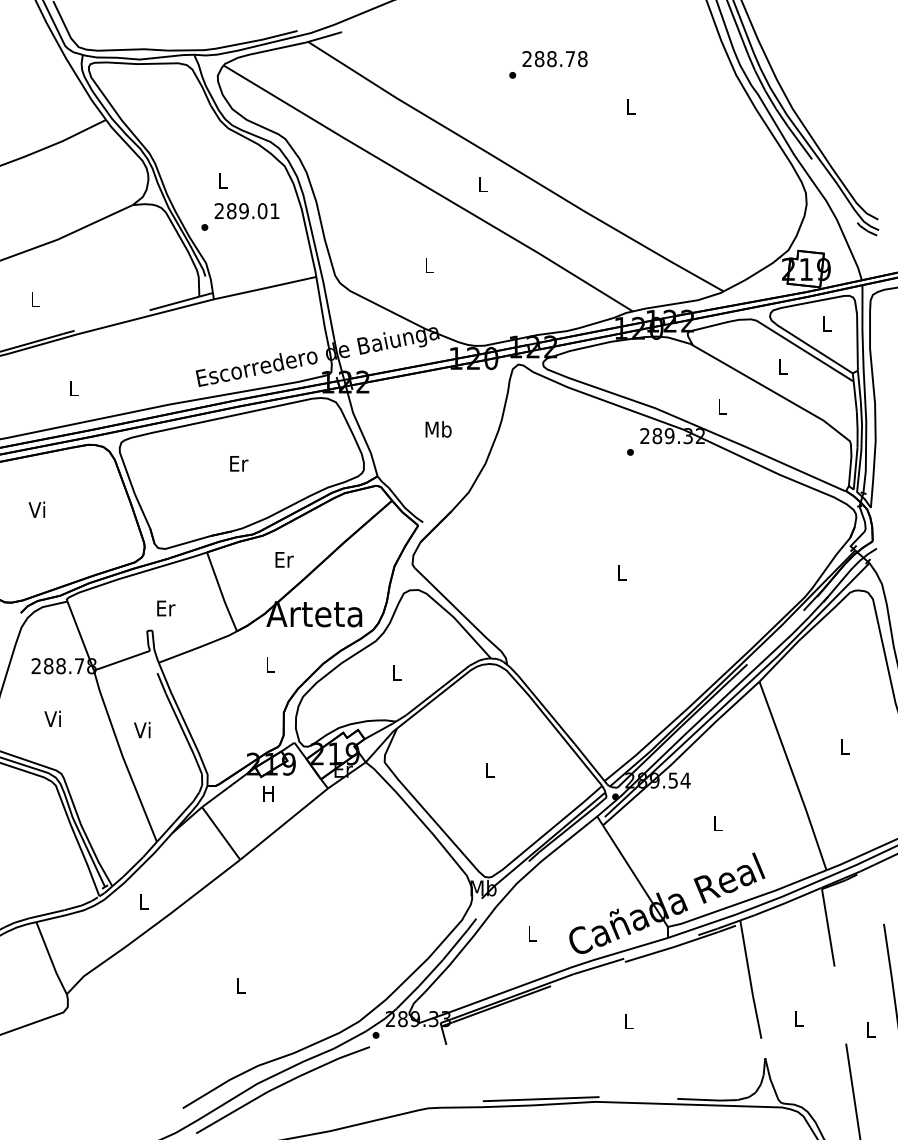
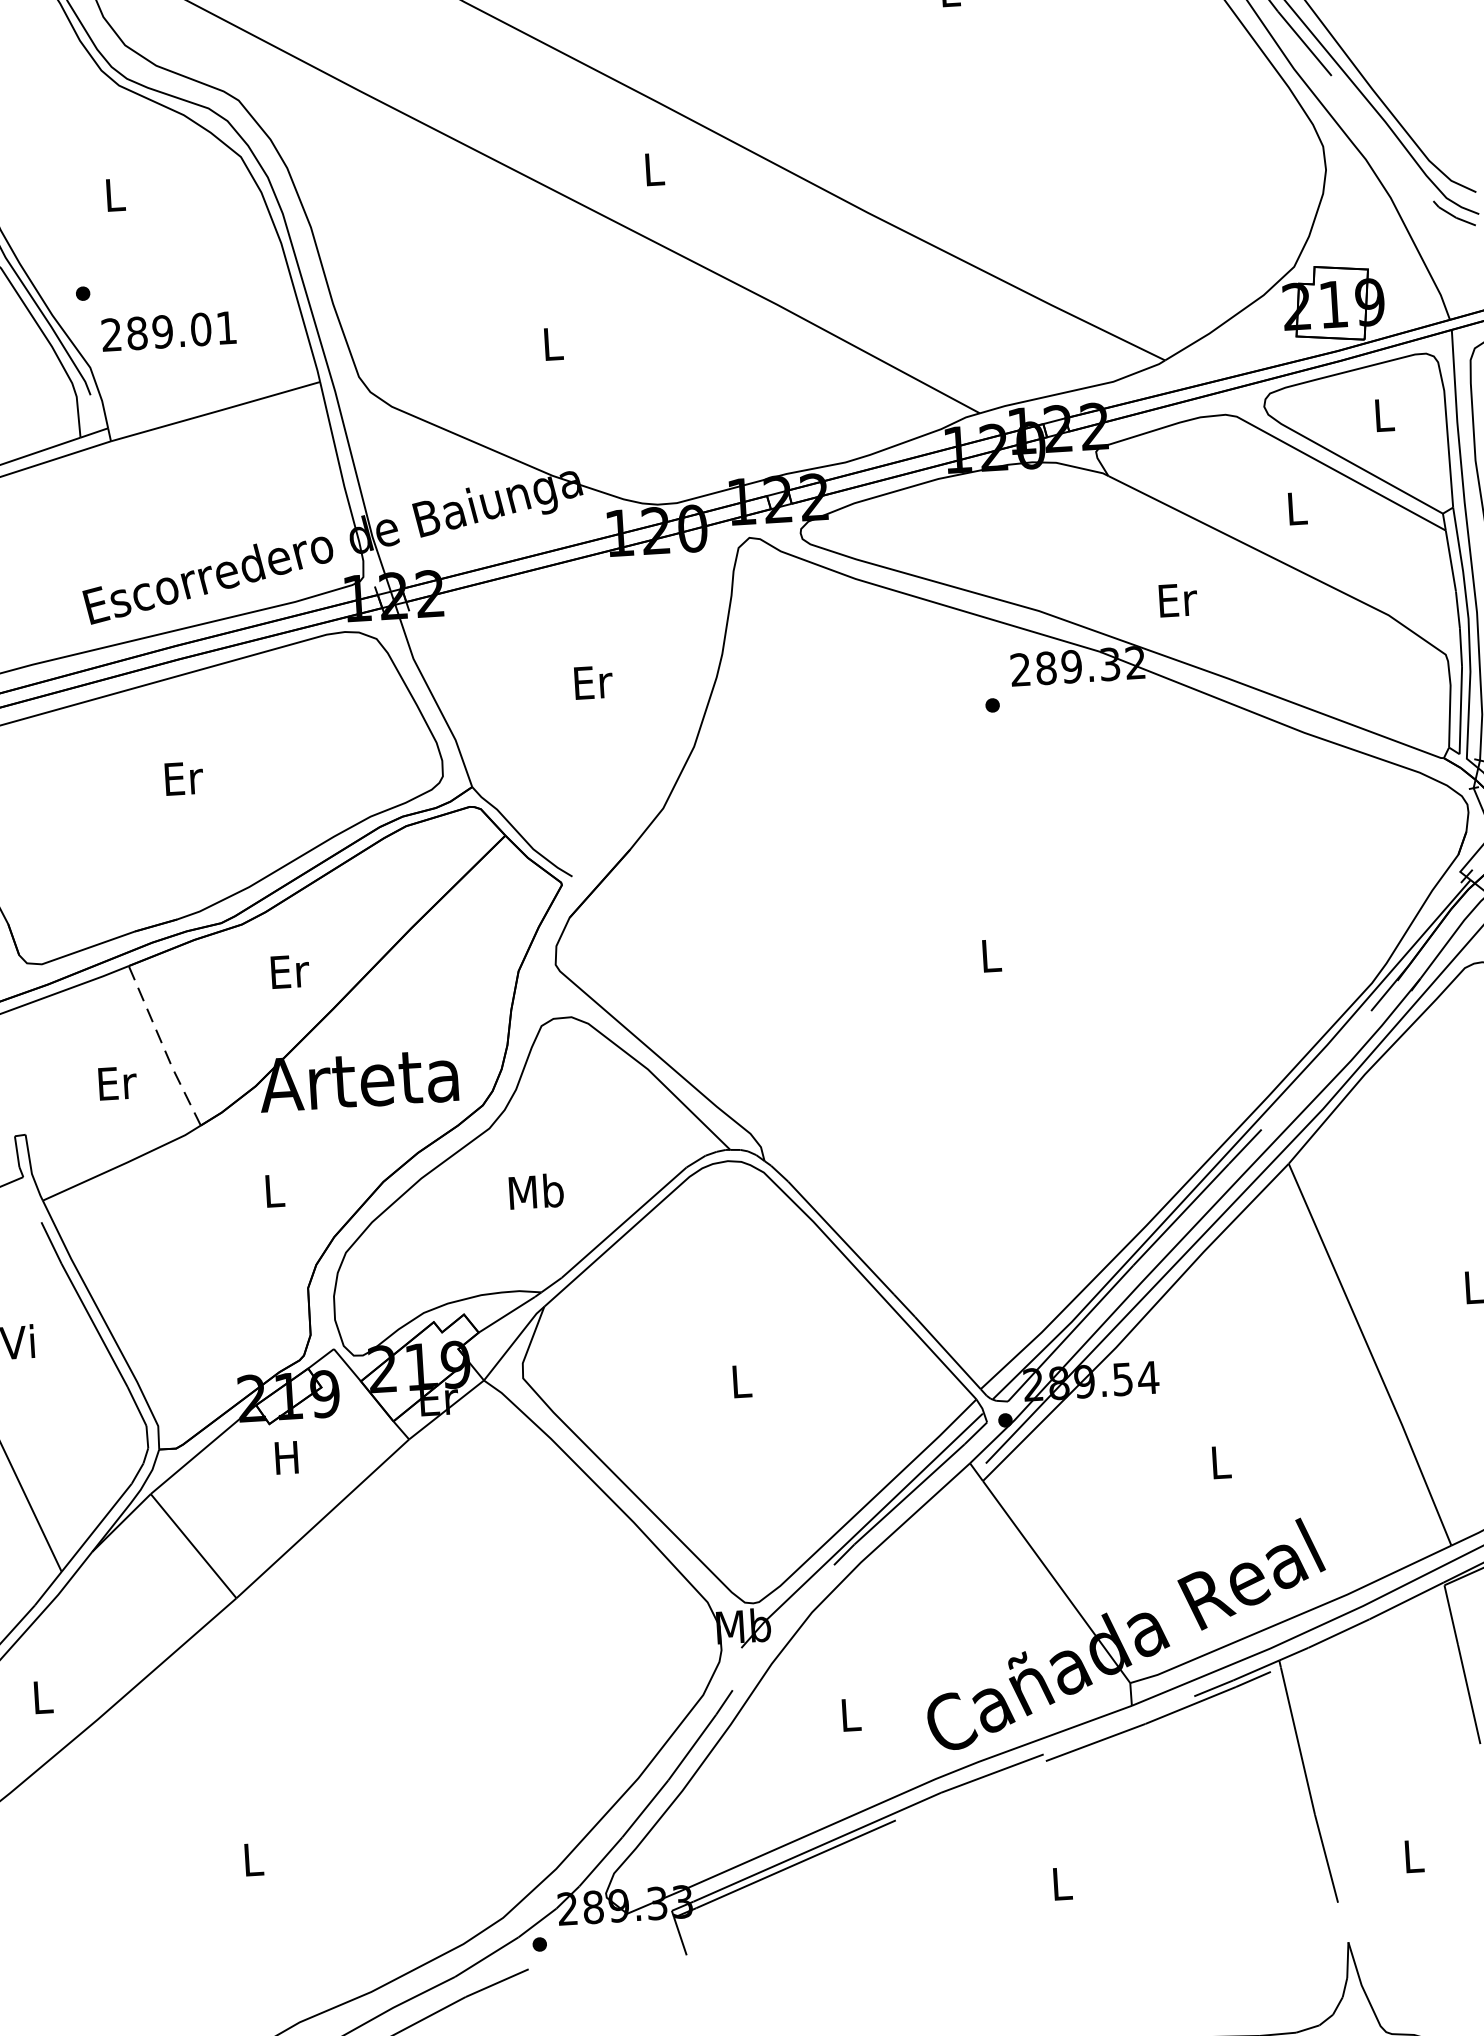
text: (246, 211) -> (167, 332), moved
text: (722, 406) -> (1177, 598), L -> Er
text: (438, 429) -> (592, 682), Mb -> Er
line: (221, 592) -> (163, 1047), solid -> dashed
text: (166, 608) -> (118, 1083), moved
text: (396, 672) -> (536, 1190), L -> Mb

